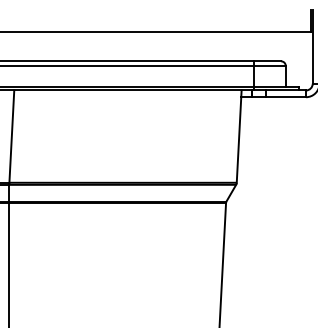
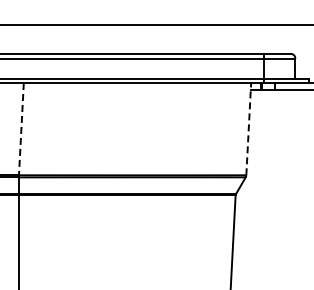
line: (239, 136) -> (249, 129), solid -> dashed
line: (11, 137) -> (21, 130), solid -> dashed

